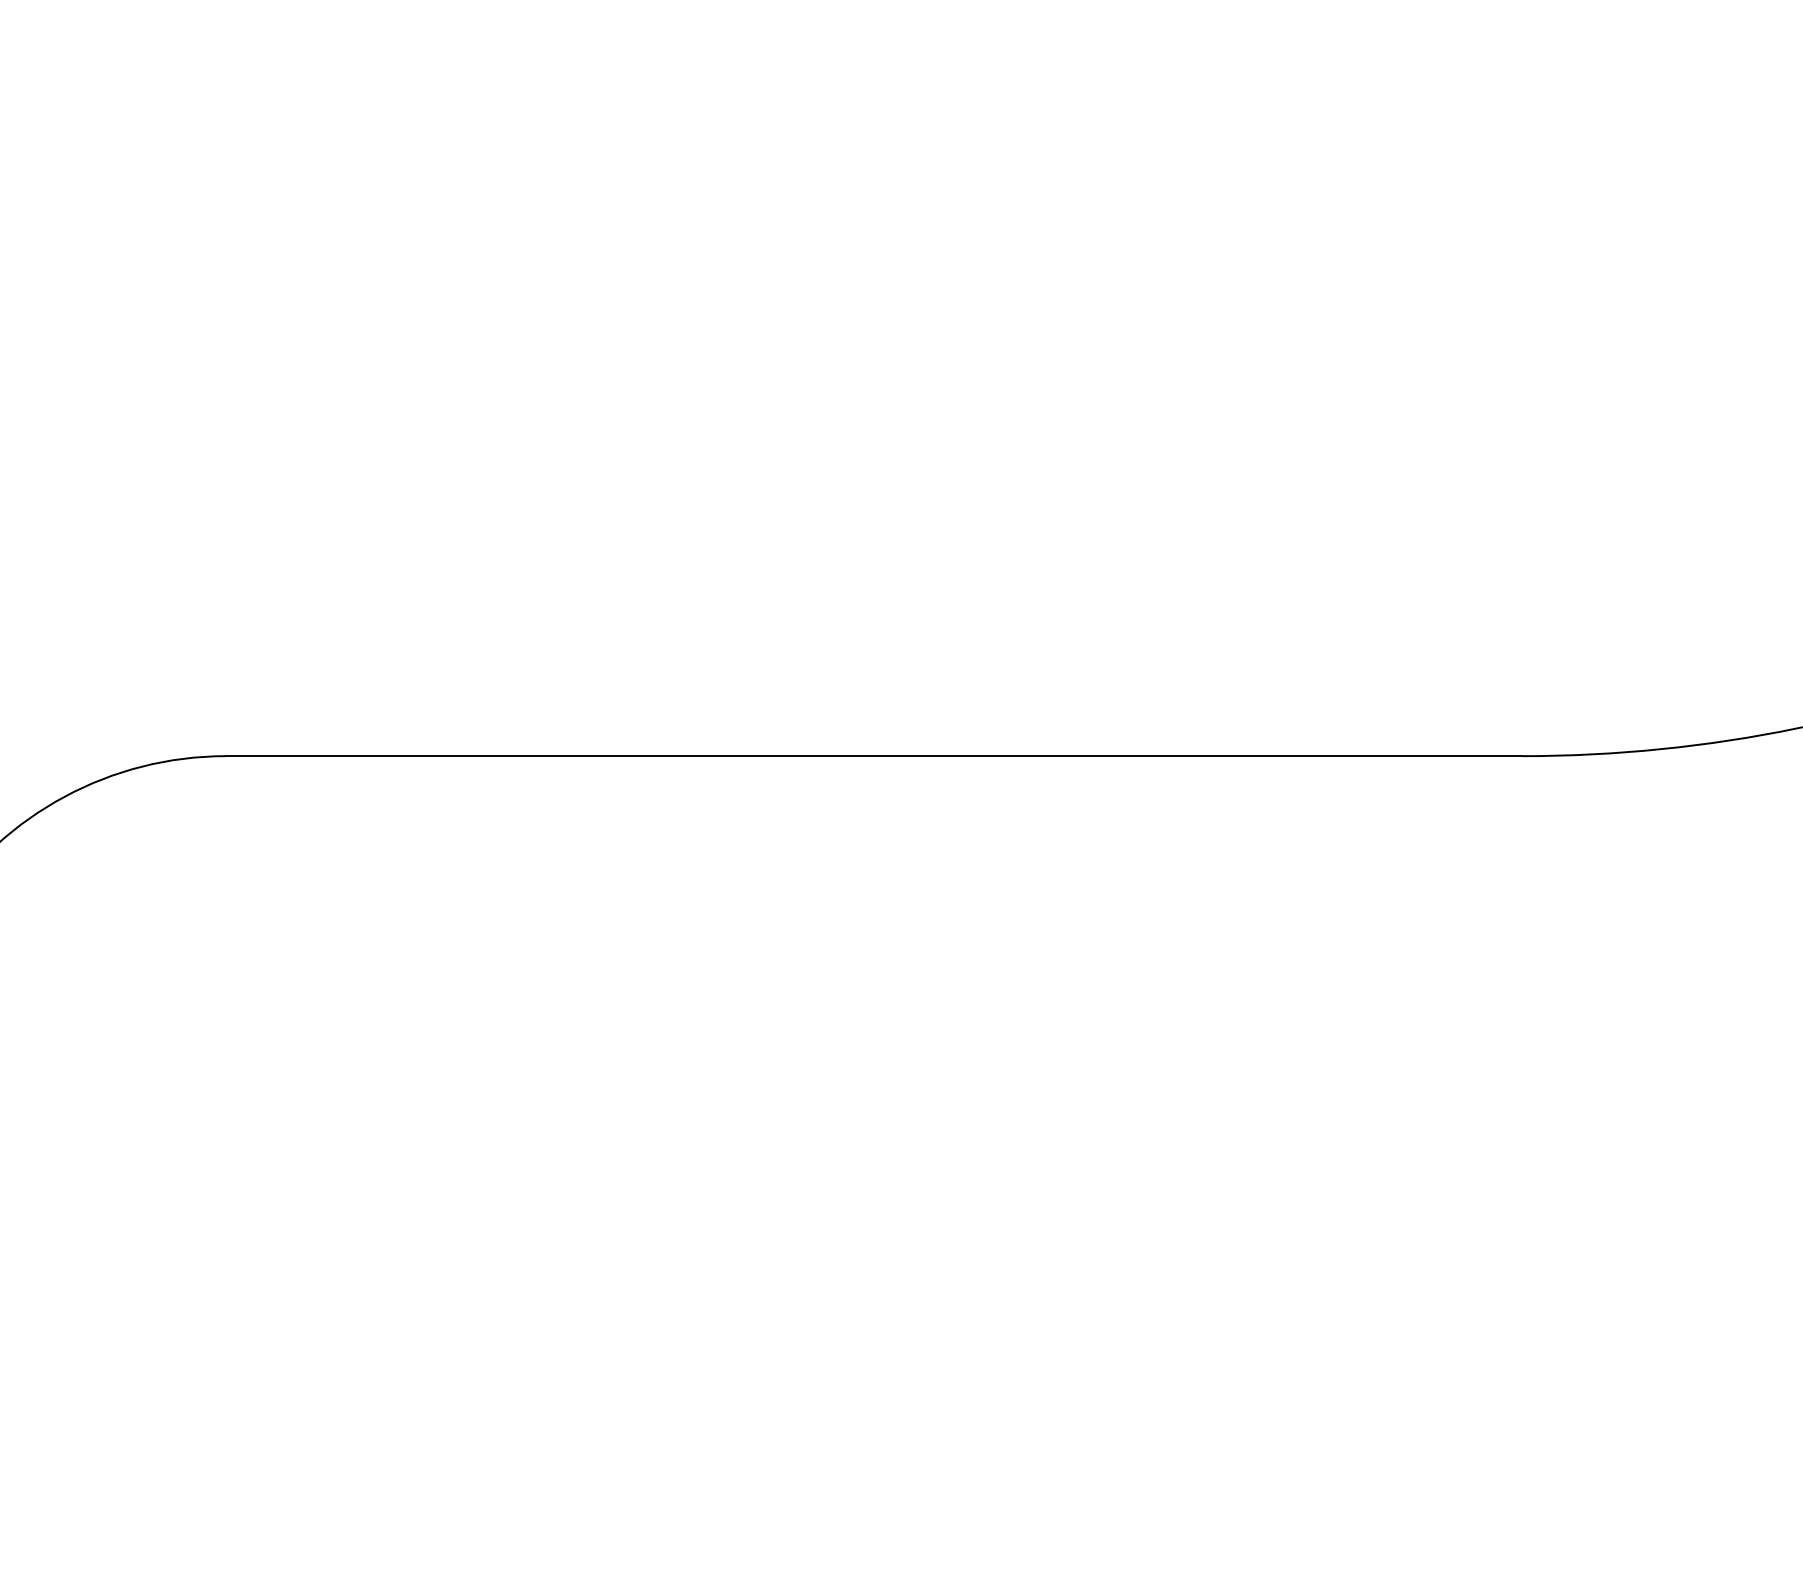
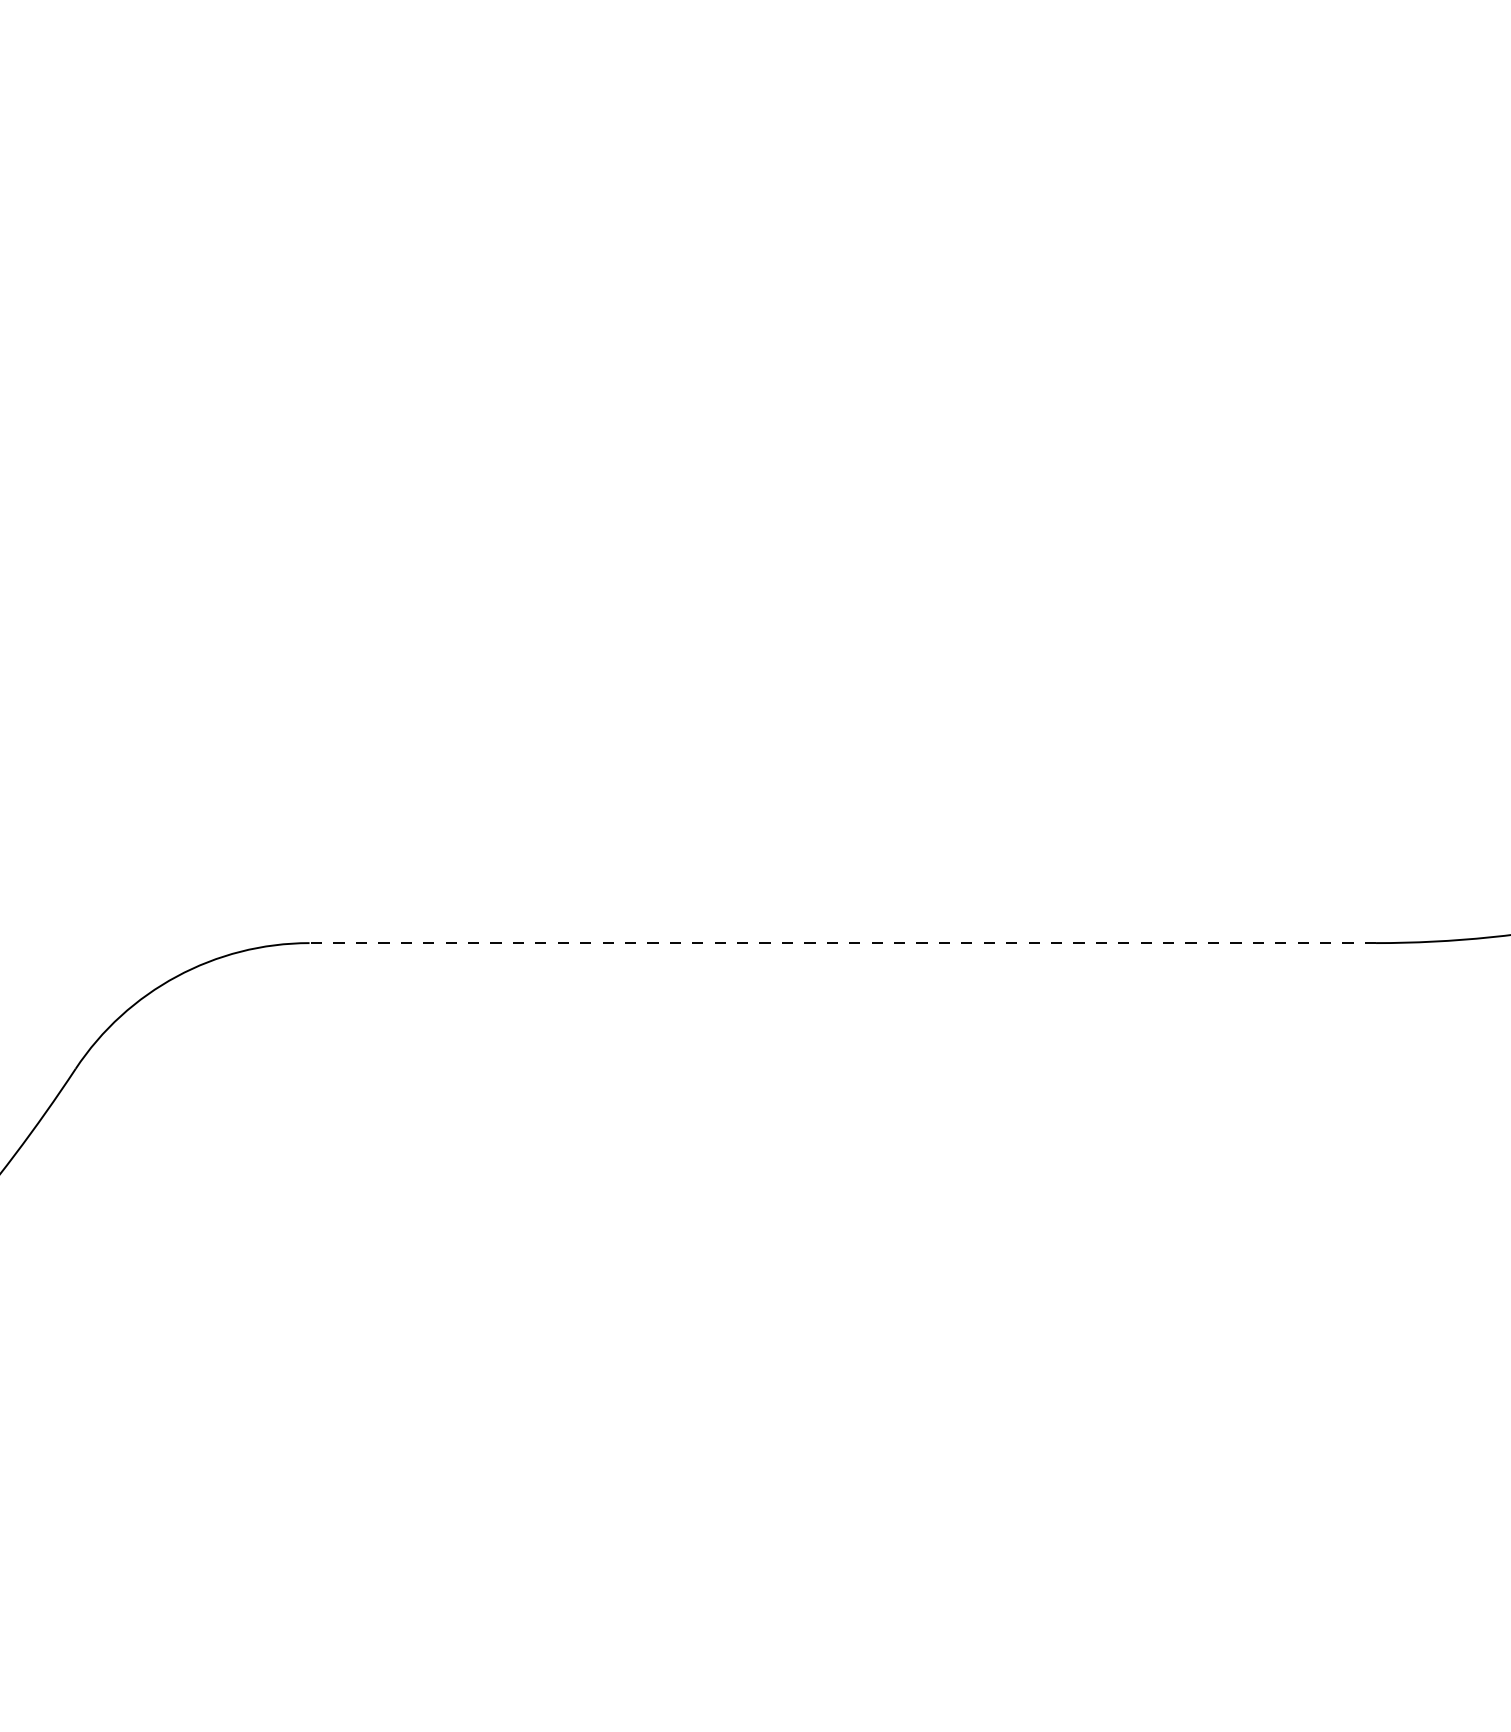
line: (873, 756) -> (842, 943), solid -> dashed

